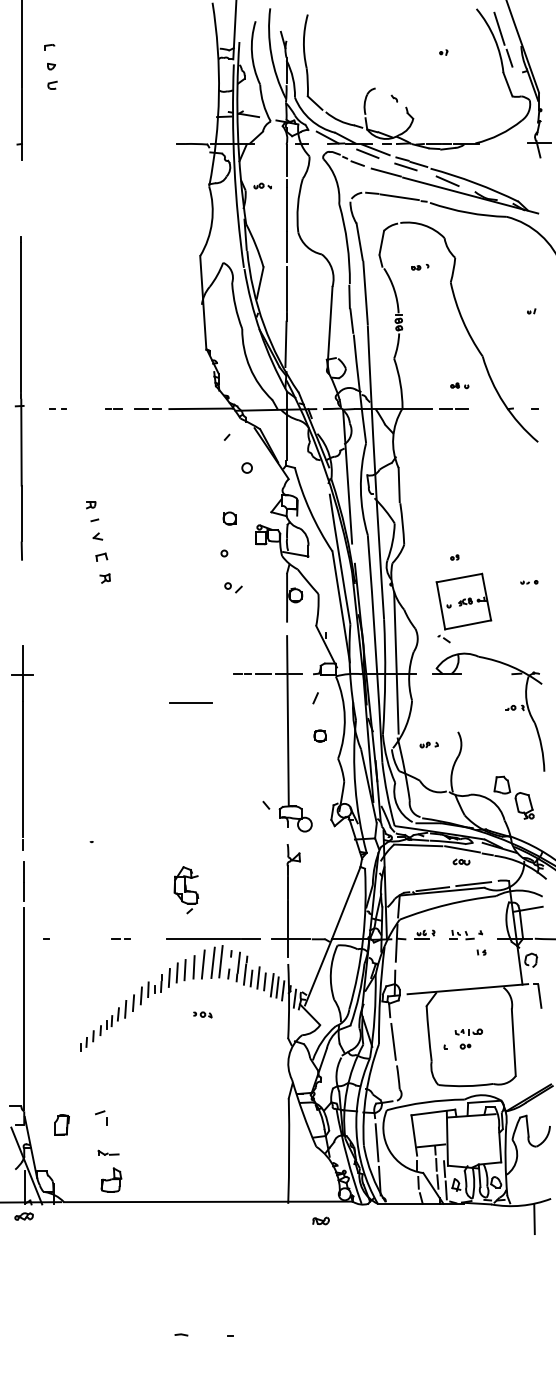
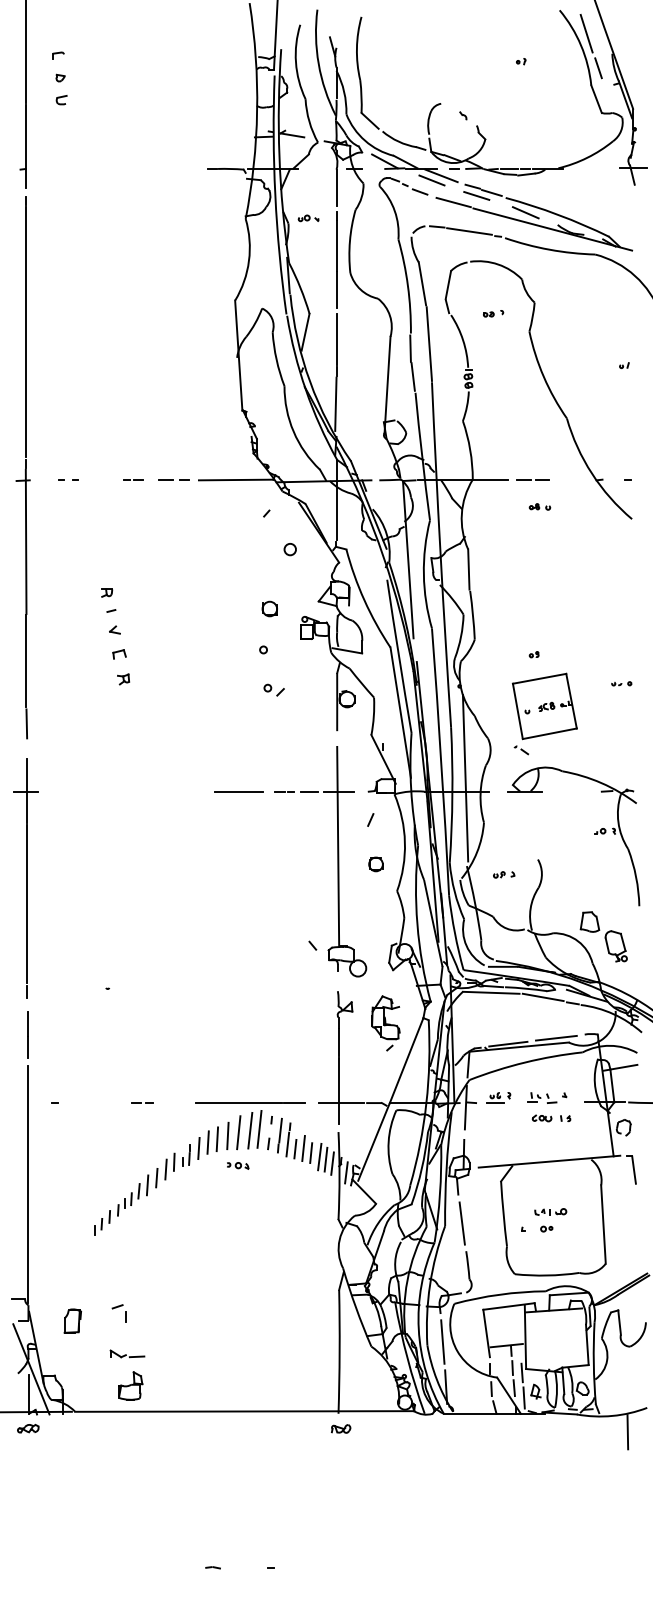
part: (459, 385) -> (539, 506), moved
part: (19, 398) -> (22, 467), size x1.43
line: (190, 702) -> (238, 791), moved
part: (461, 862) -> (541, 1118), moved
part: (186, 890) -> (385, 1023), moved
part: (203, 1014) -> (238, 1165), moved
part: (108, 1152) -> (127, 1353), size x1.43
part: (321, 1220) -> (341, 1428), moved

